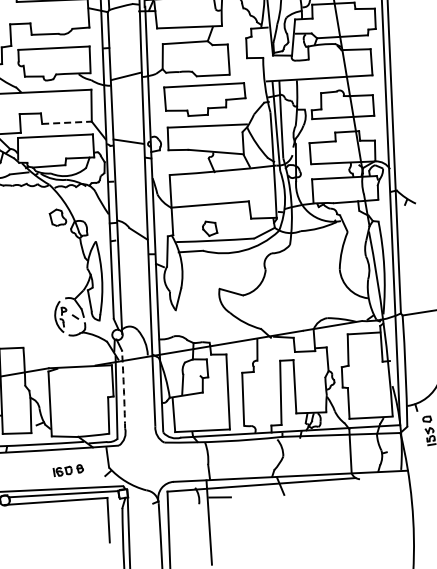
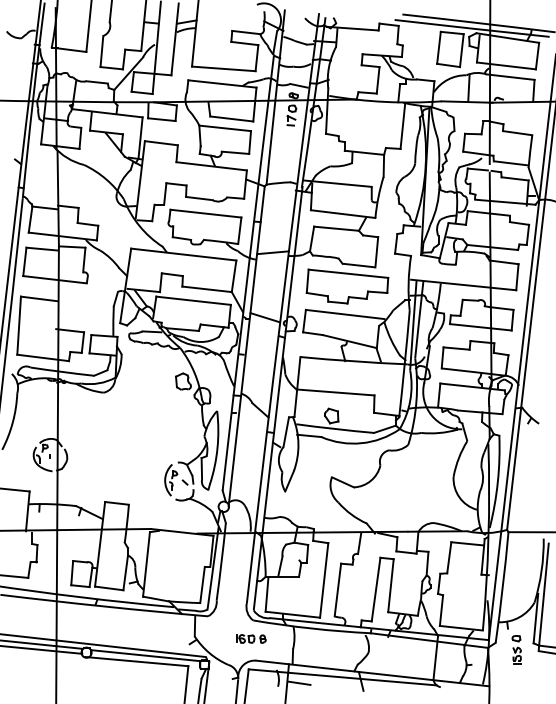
line: (67, 122) -> (207, 289), dashed -> solid
arc: (123, 389) -> (221, 561), dashed -> solid
part: (68, 469) -> (251, 638), moved

